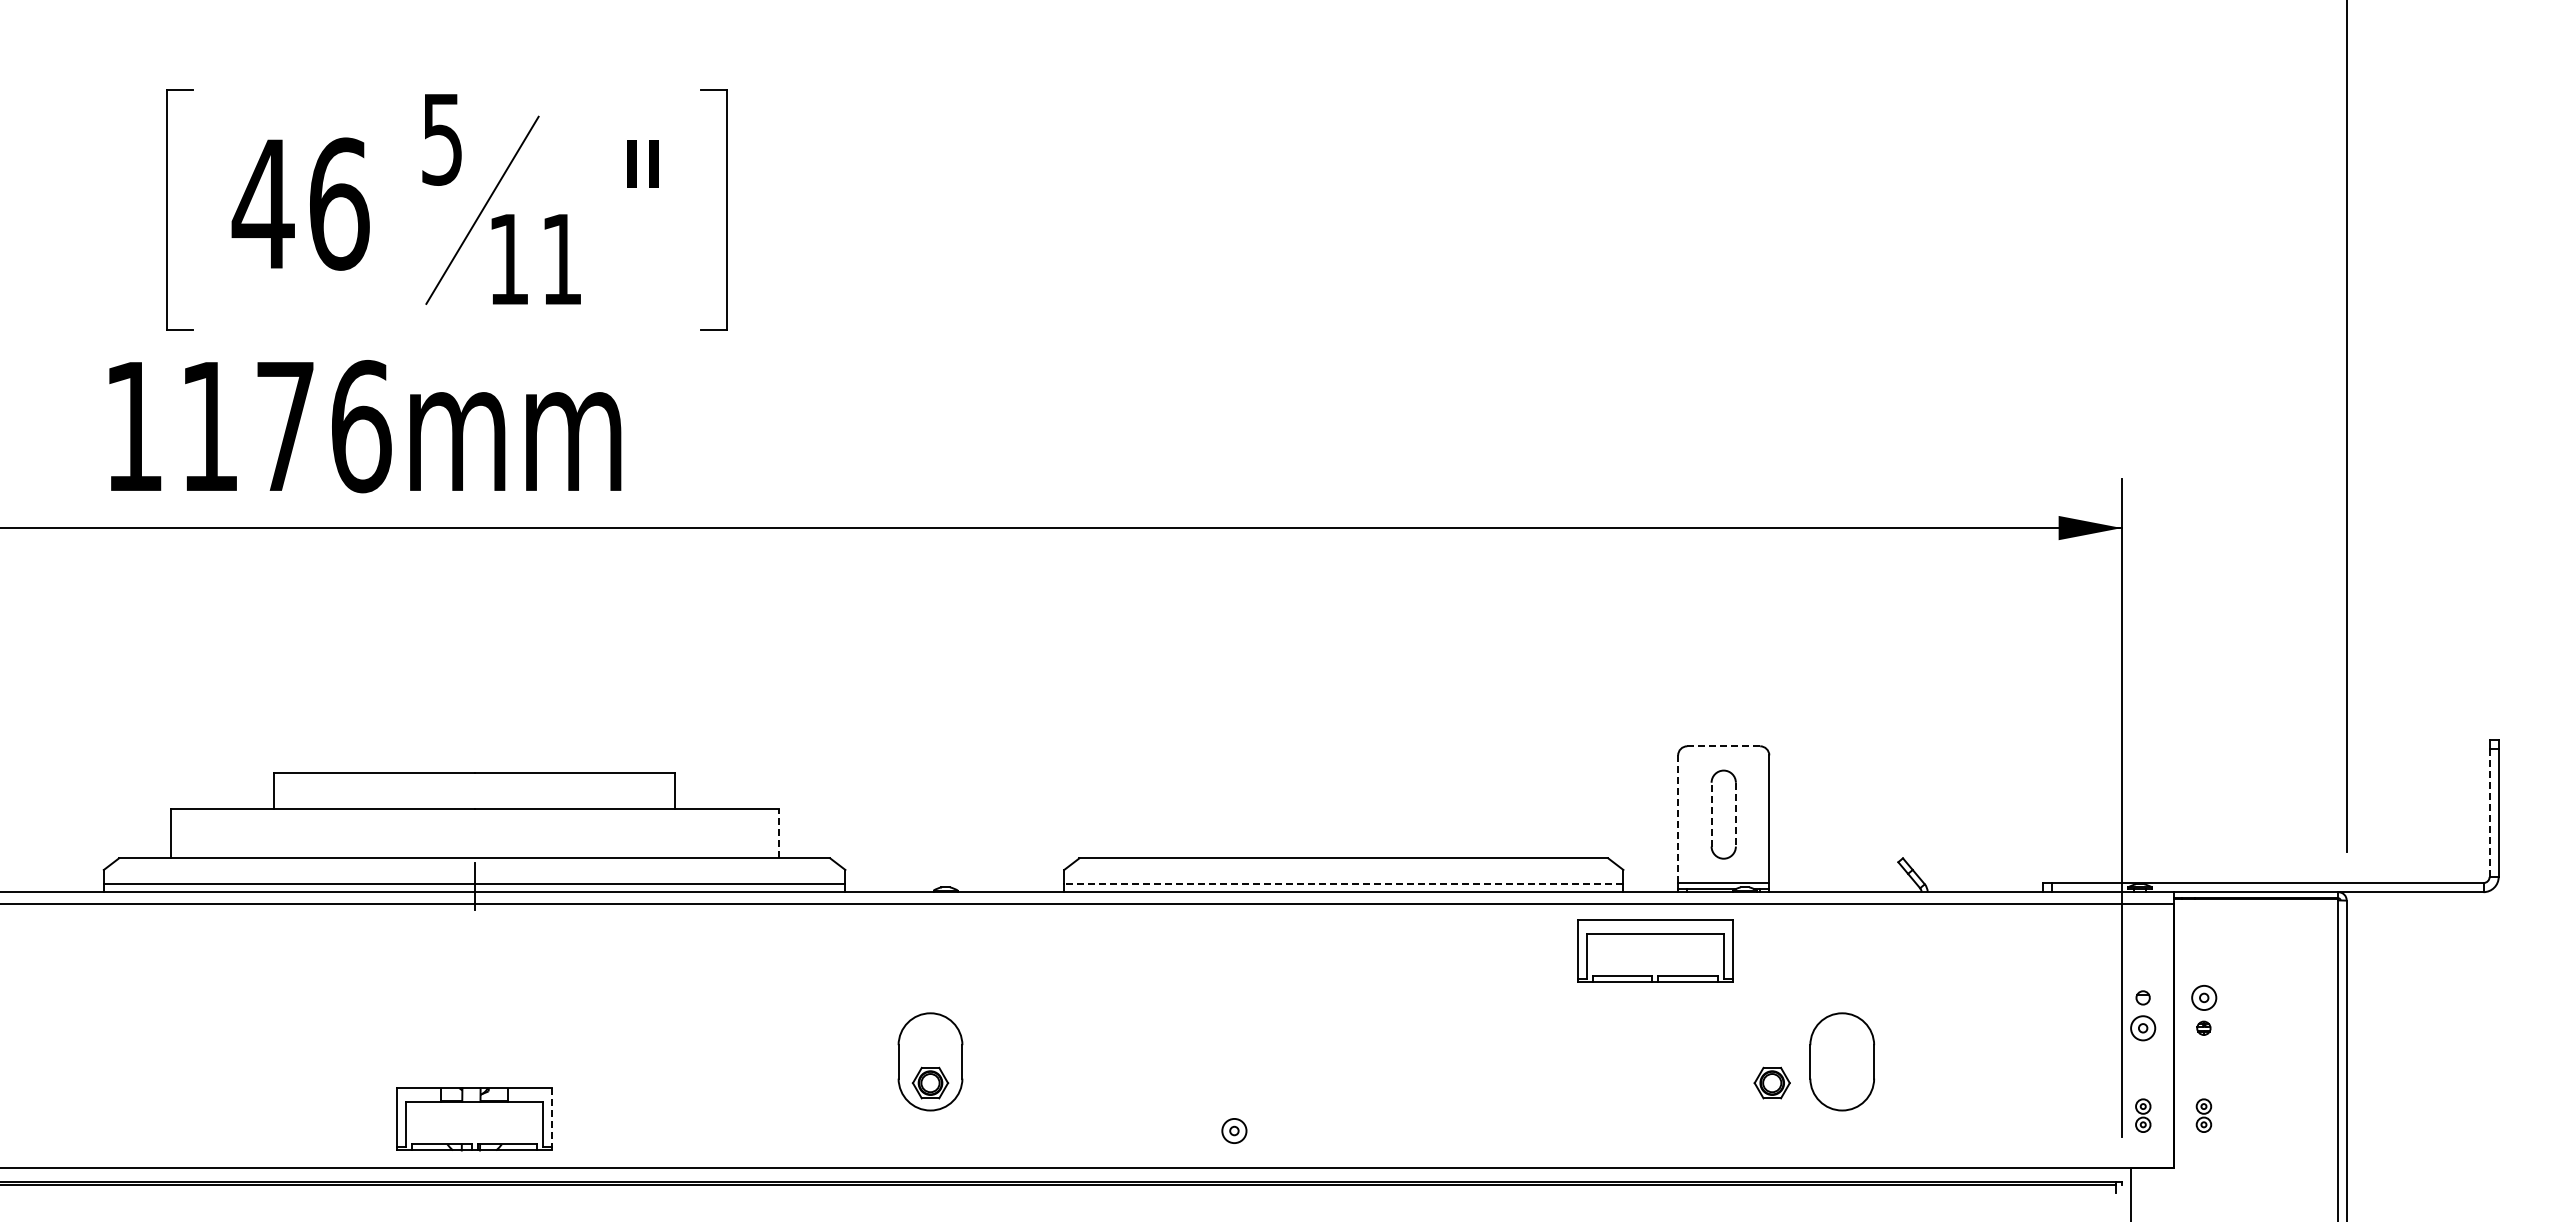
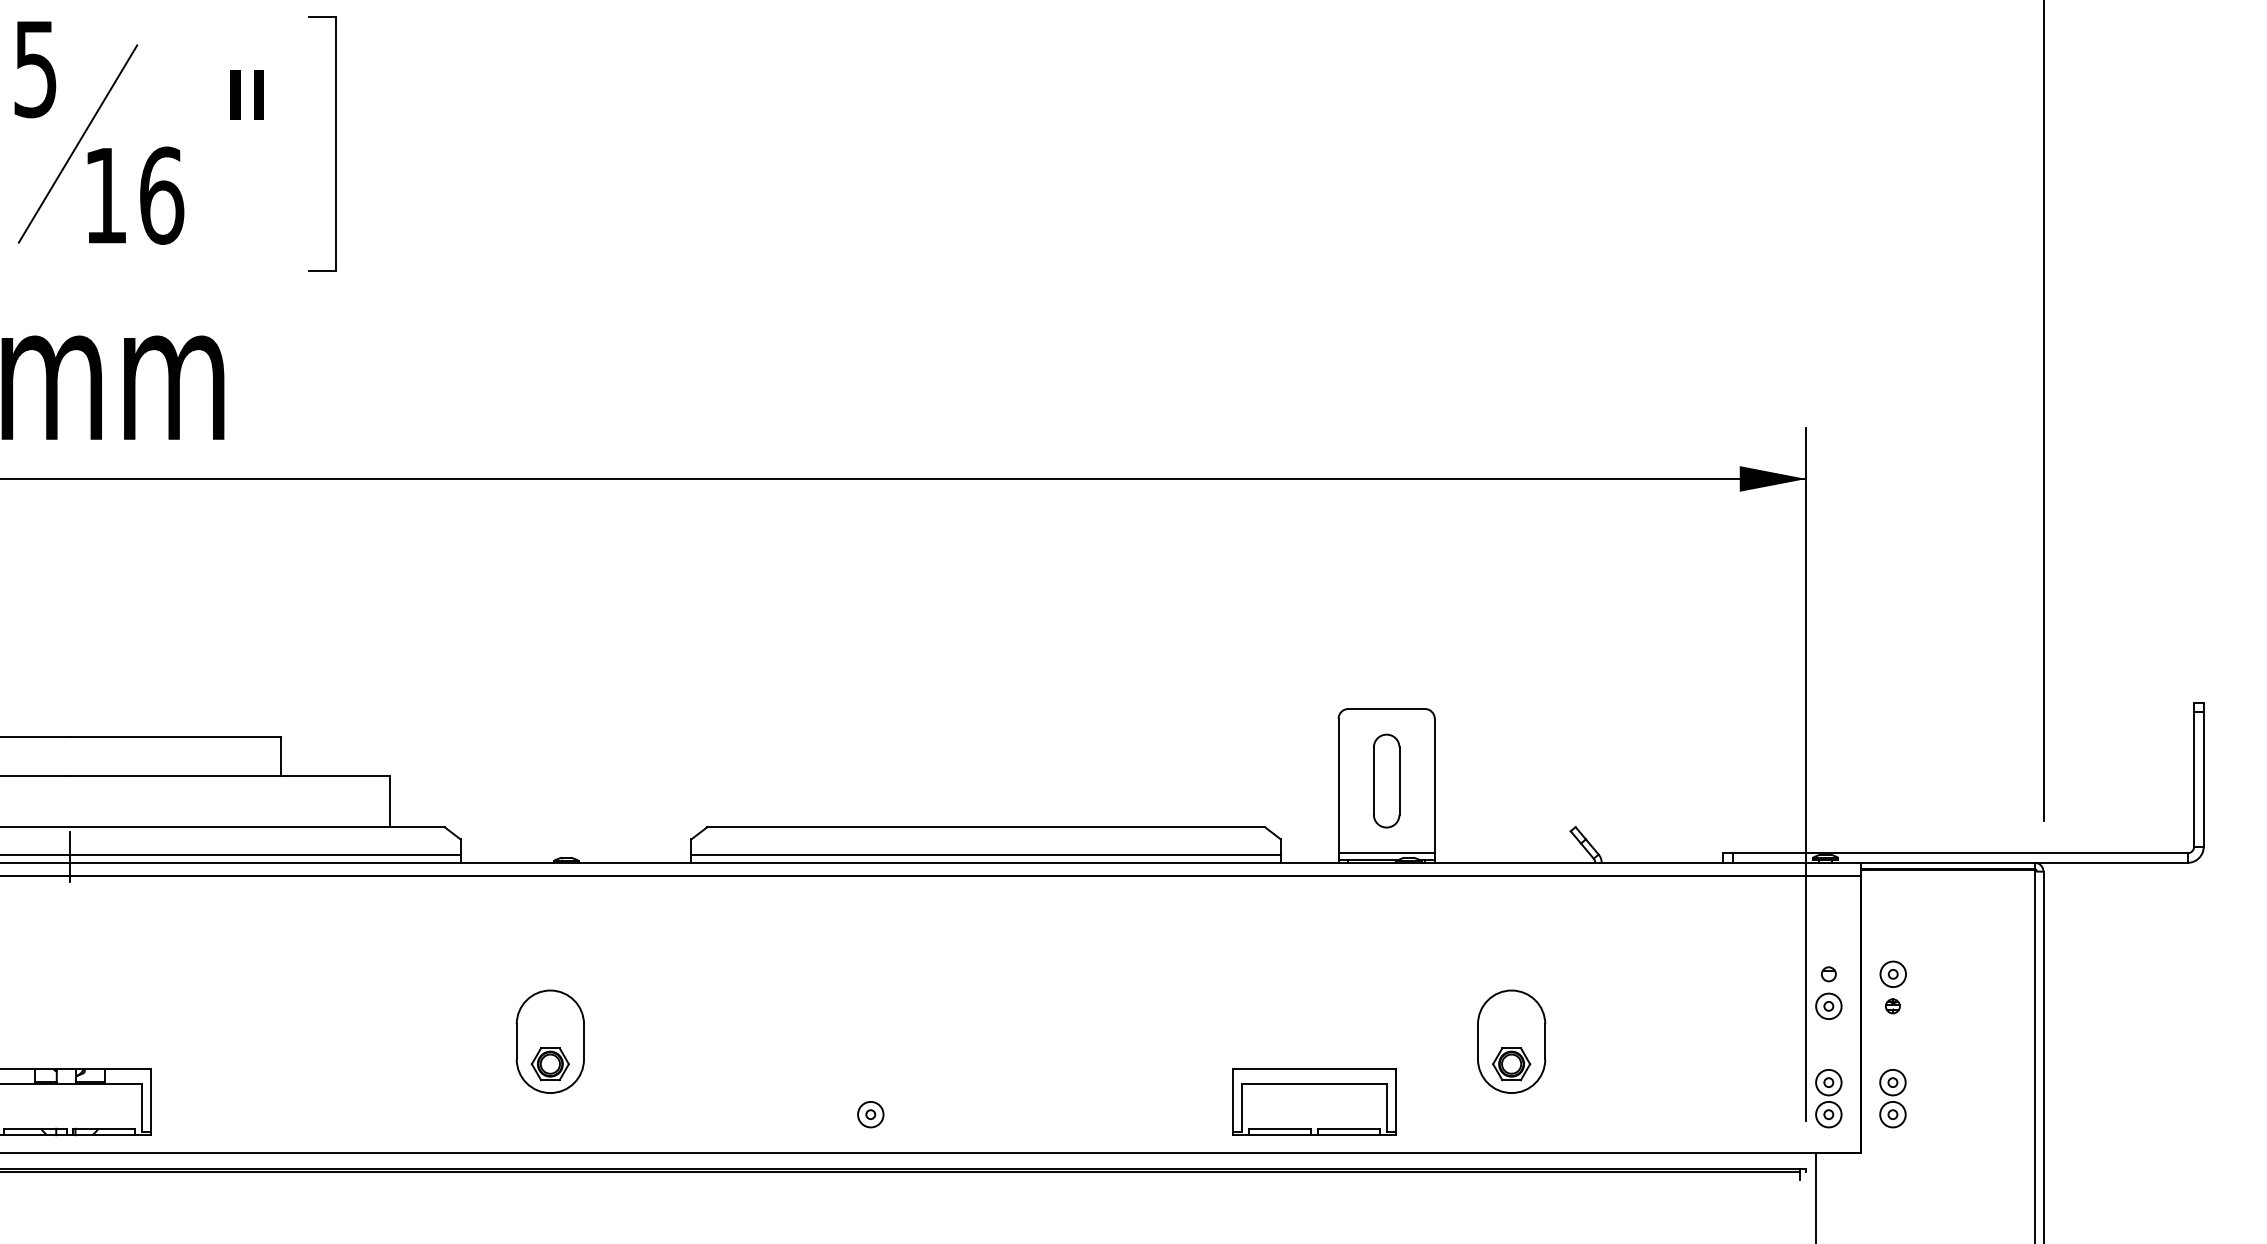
text: (562, 259) -> (162, 195), 11 -> 16
line: (1724, 746) -> (1387, 709), dashed -> solid
line: (2489, 813) -> (2194, 779), dashed -> solid
line: (1711, 814) -> (1373, 780), dashed -> solid
line: (1735, 814) -> (1399, 780), dashed -> solid
line: (1678, 819) -> (1338, 786), dashed -> solid
line: (778, 833) -> (390, 800), dashed -> solid
line: (1343, 884) -> (985, 854), dashed -> solid
part: (1655, 950) -> (1314, 1101), moved
part: (1771, 1082) -> (1510, 1063), moved
part: (2143, 1115) -> (1829, 1098), size x1.67
part: (2203, 1115) -> (1892, 1098), size x1.67
line: (552, 1118) -> (151, 1101), dashed -> solid

